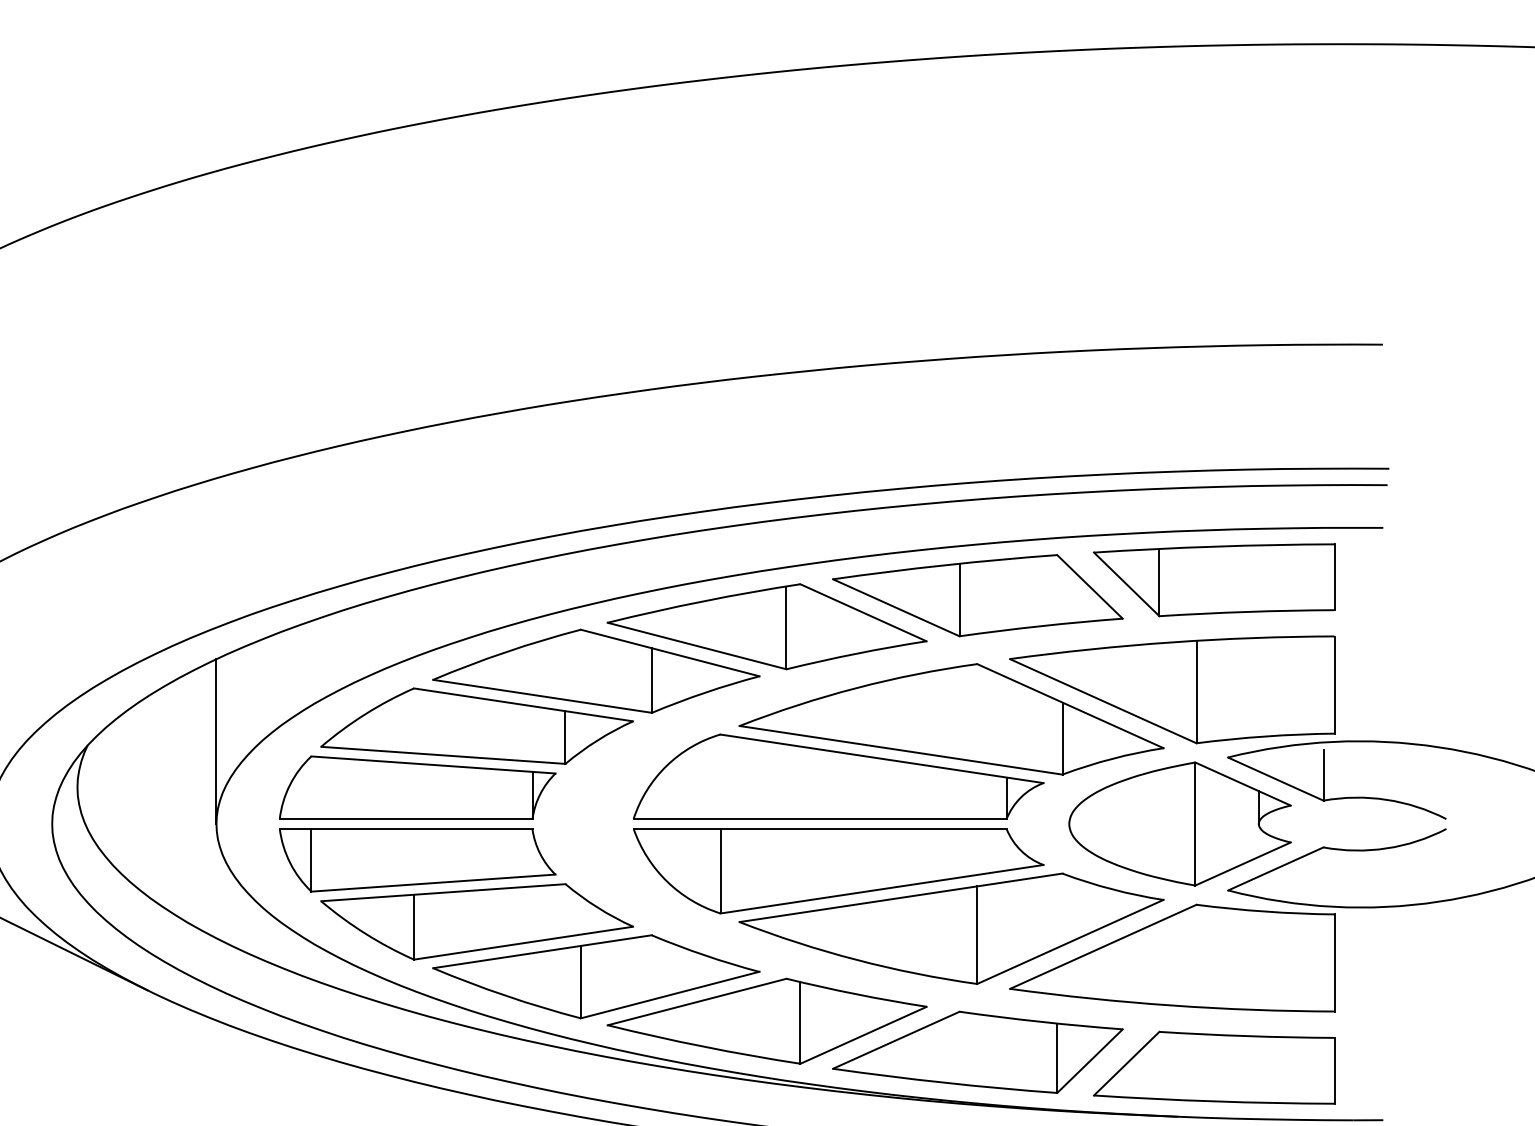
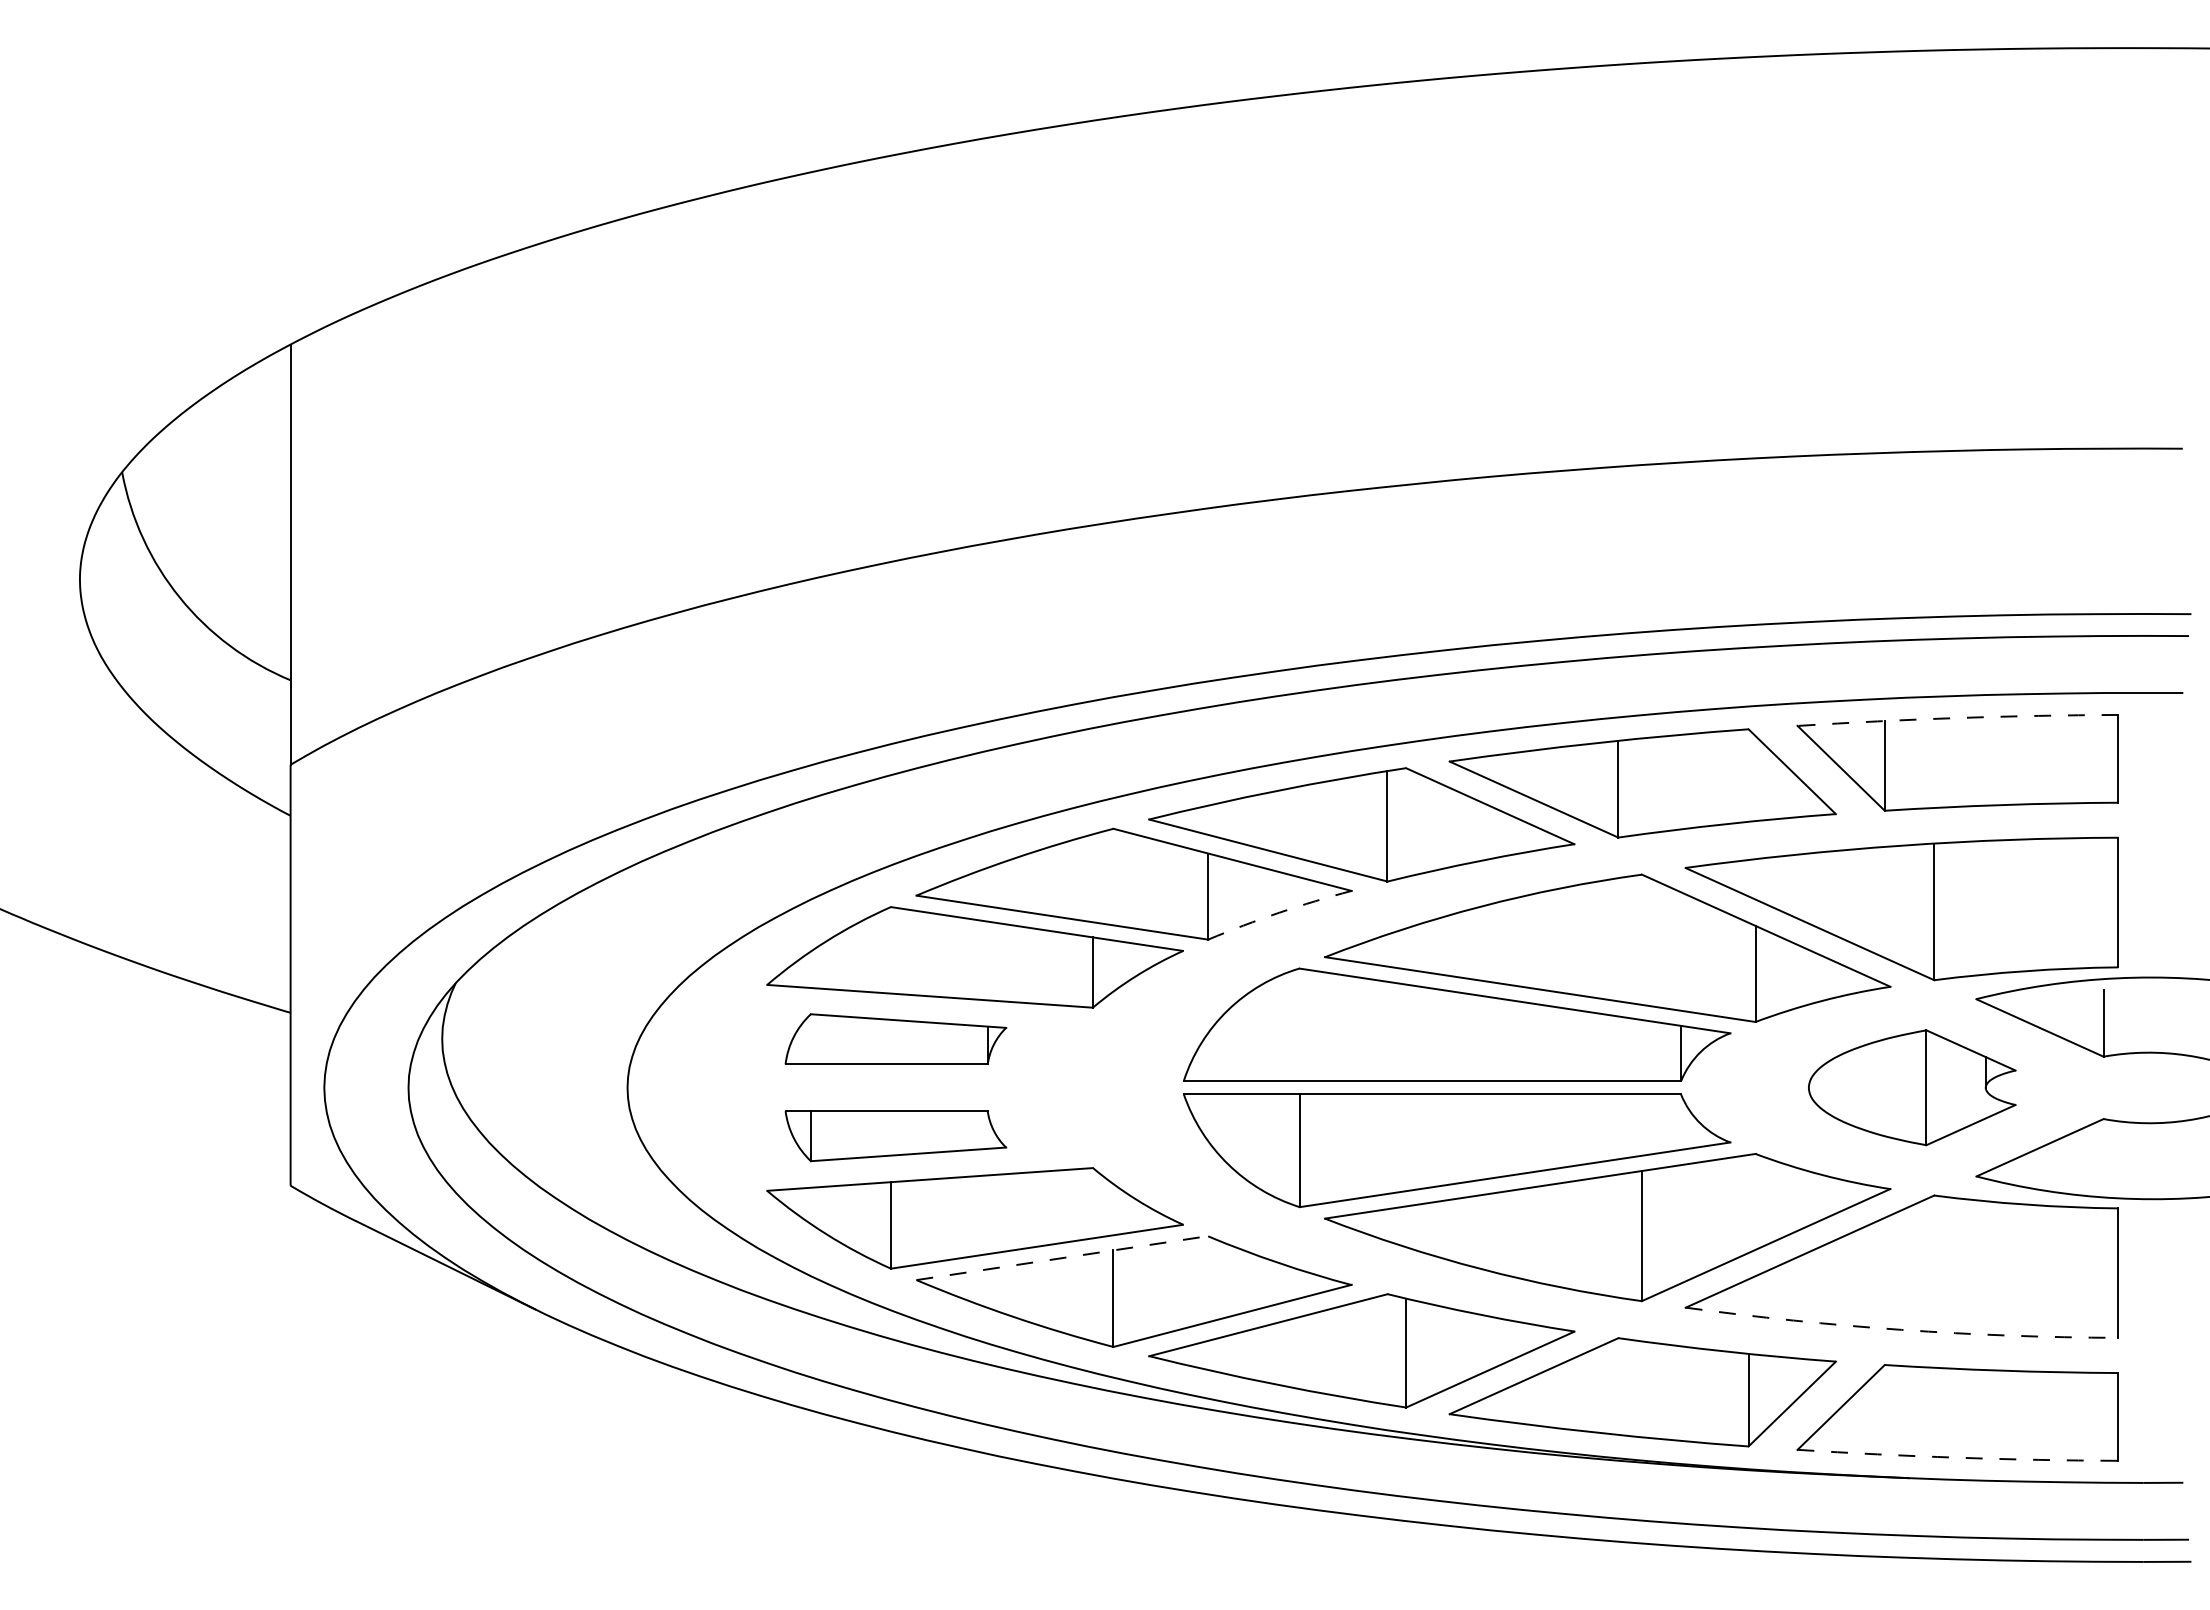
arc: (1213, 547) -> (1957, 718), solid -> dashed
arc: (705, 692) -> (1279, 912), solid -> dashed
line: (216, 741) -> (627, 977), removed
part: (417, 787) -> (895, 1038), size x0.6
part: (1179, 823) -> (1911, 1087), size x0.7
part: (417, 859) -> (895, 1135), size x0.6
line: (542, 952) -> (1062, 1258), solid -> dashed
arc: (1171, 1005) -> (1901, 1329), solid -> dashed
arc: (1213, 1101) -> (1957, 1457), solid -> dashed

